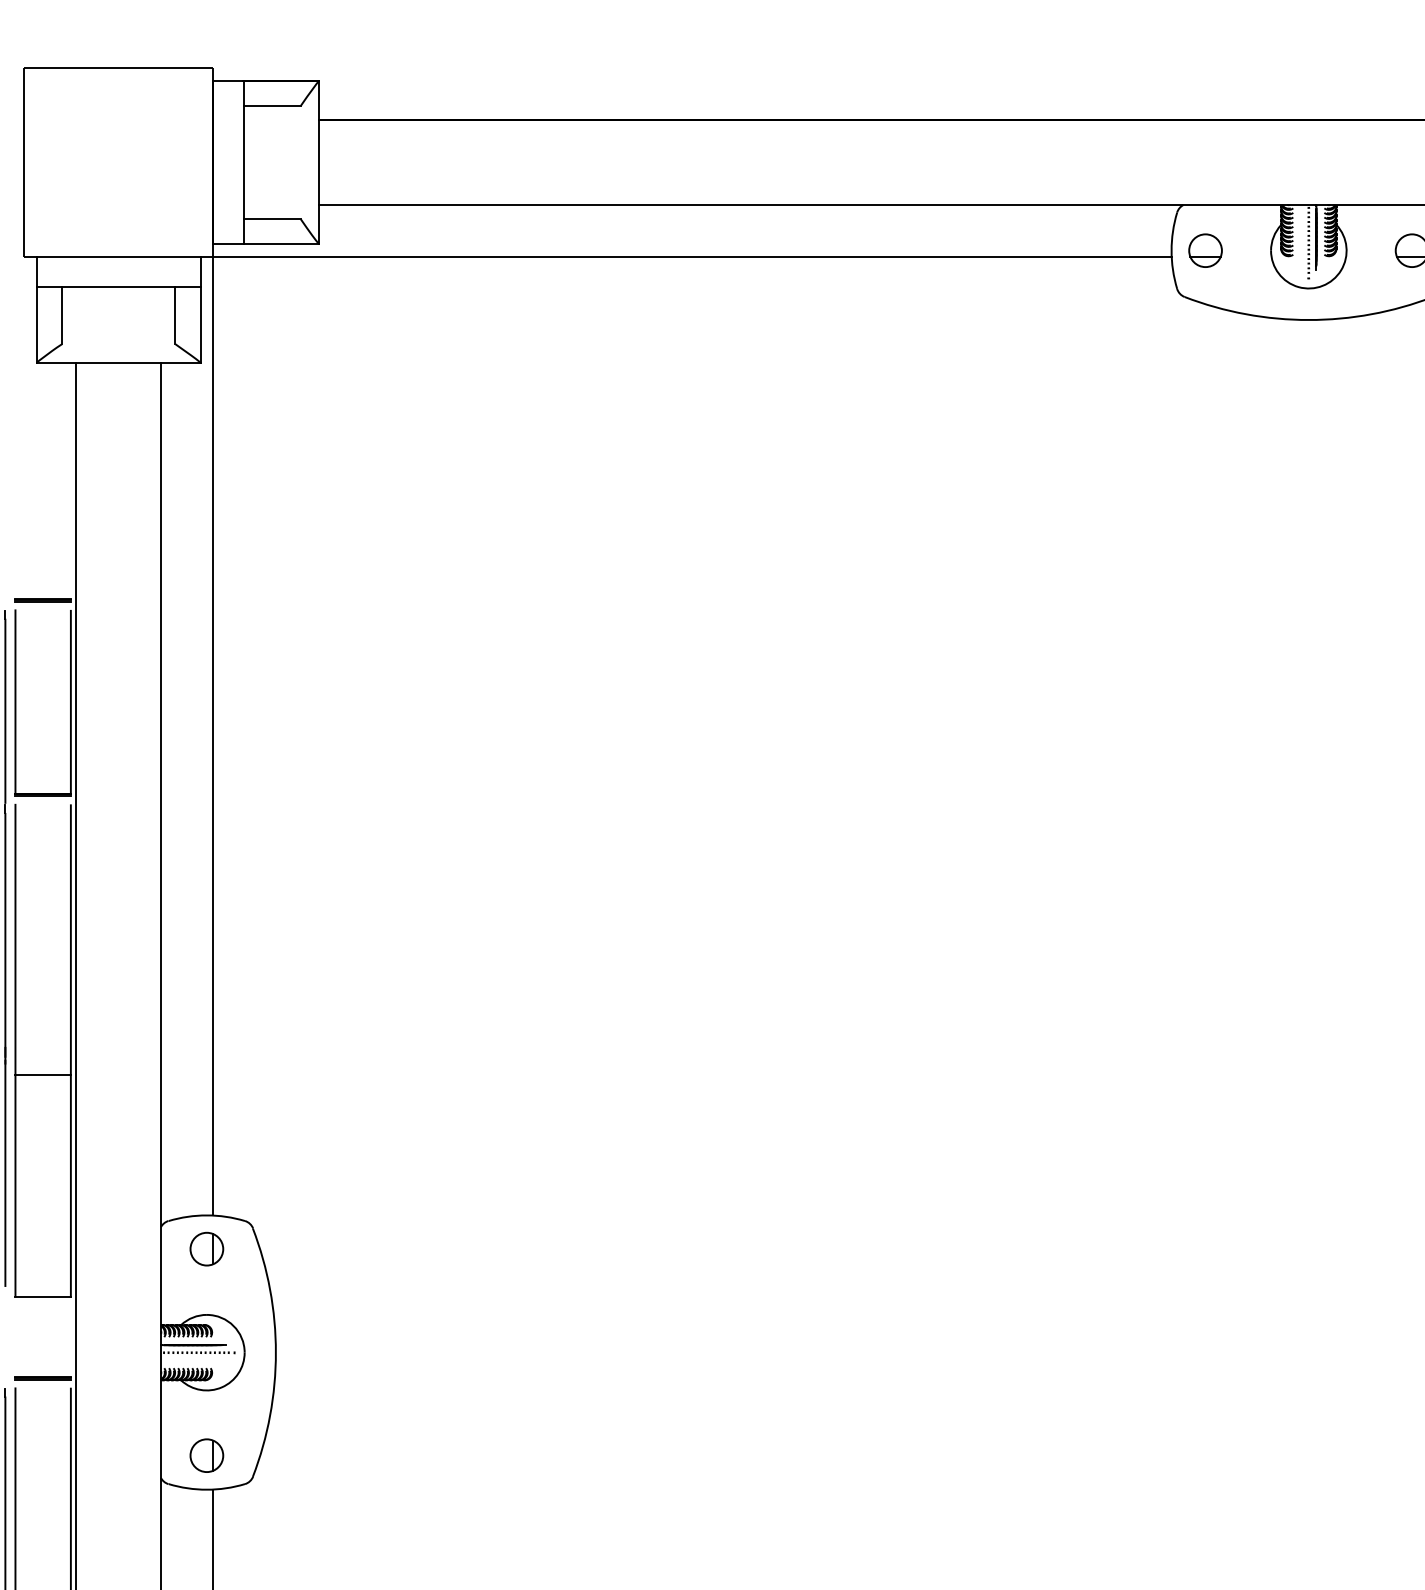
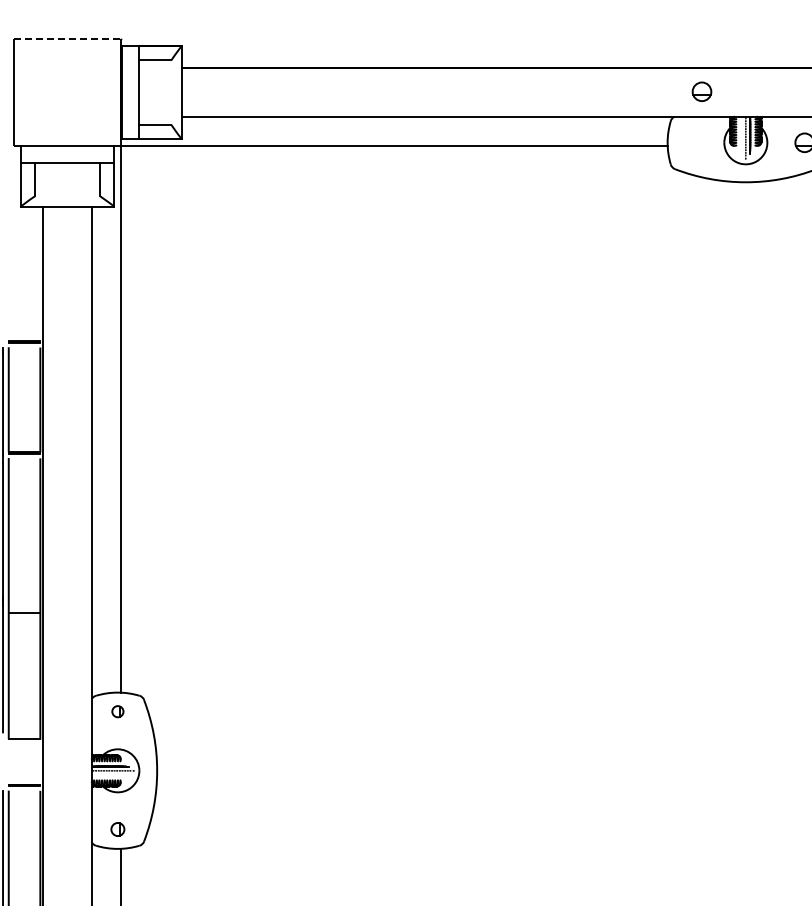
line: (120, 67) -> (68, 38), solid -> dashed
part: (1204, 250) -> (701, 91), moved
part: (206, 1248) -> (117, 711), size x0.6
part: (206, 1455) -> (117, 829), size x0.7

